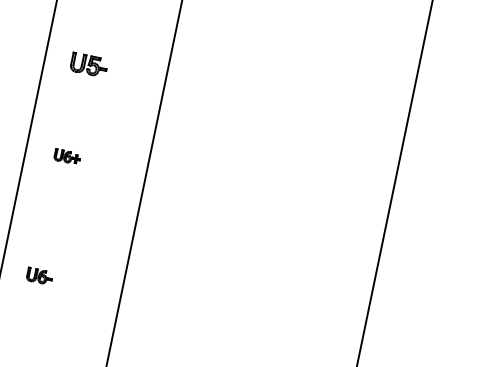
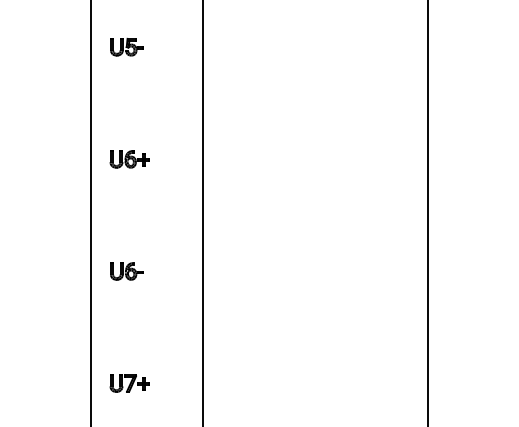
part: (88, 64) -> (126, 46), moved
part: (67, 157) -> (129, 159), size x1.67
part: (39, 276) -> (126, 271), size x1.43

